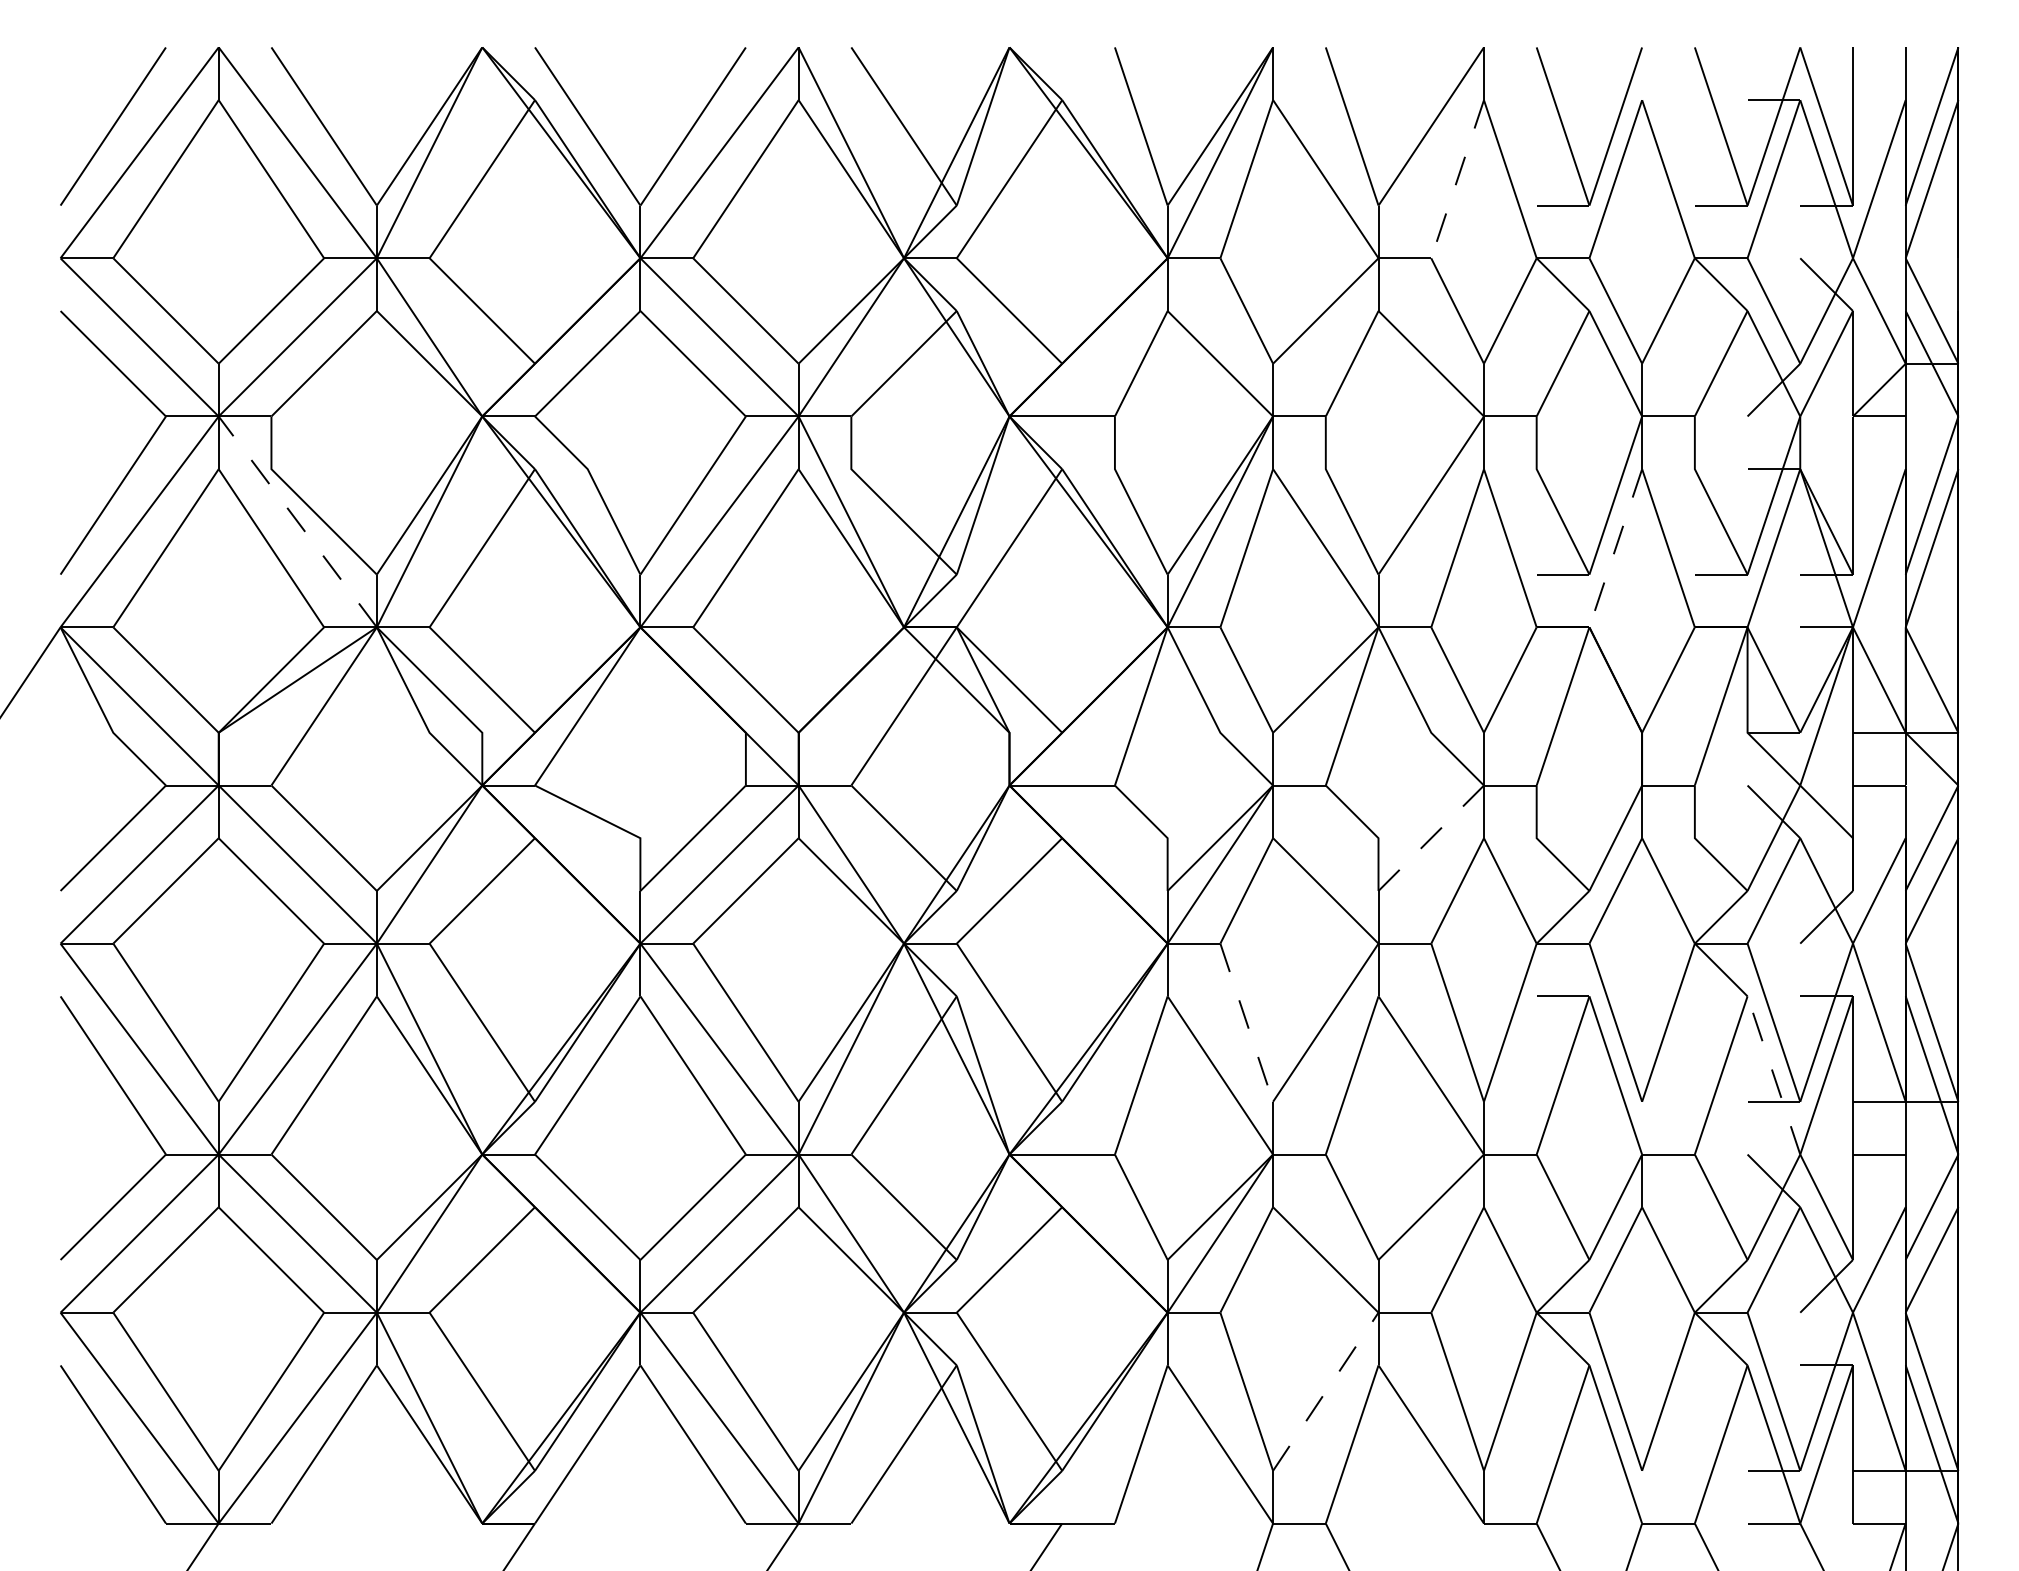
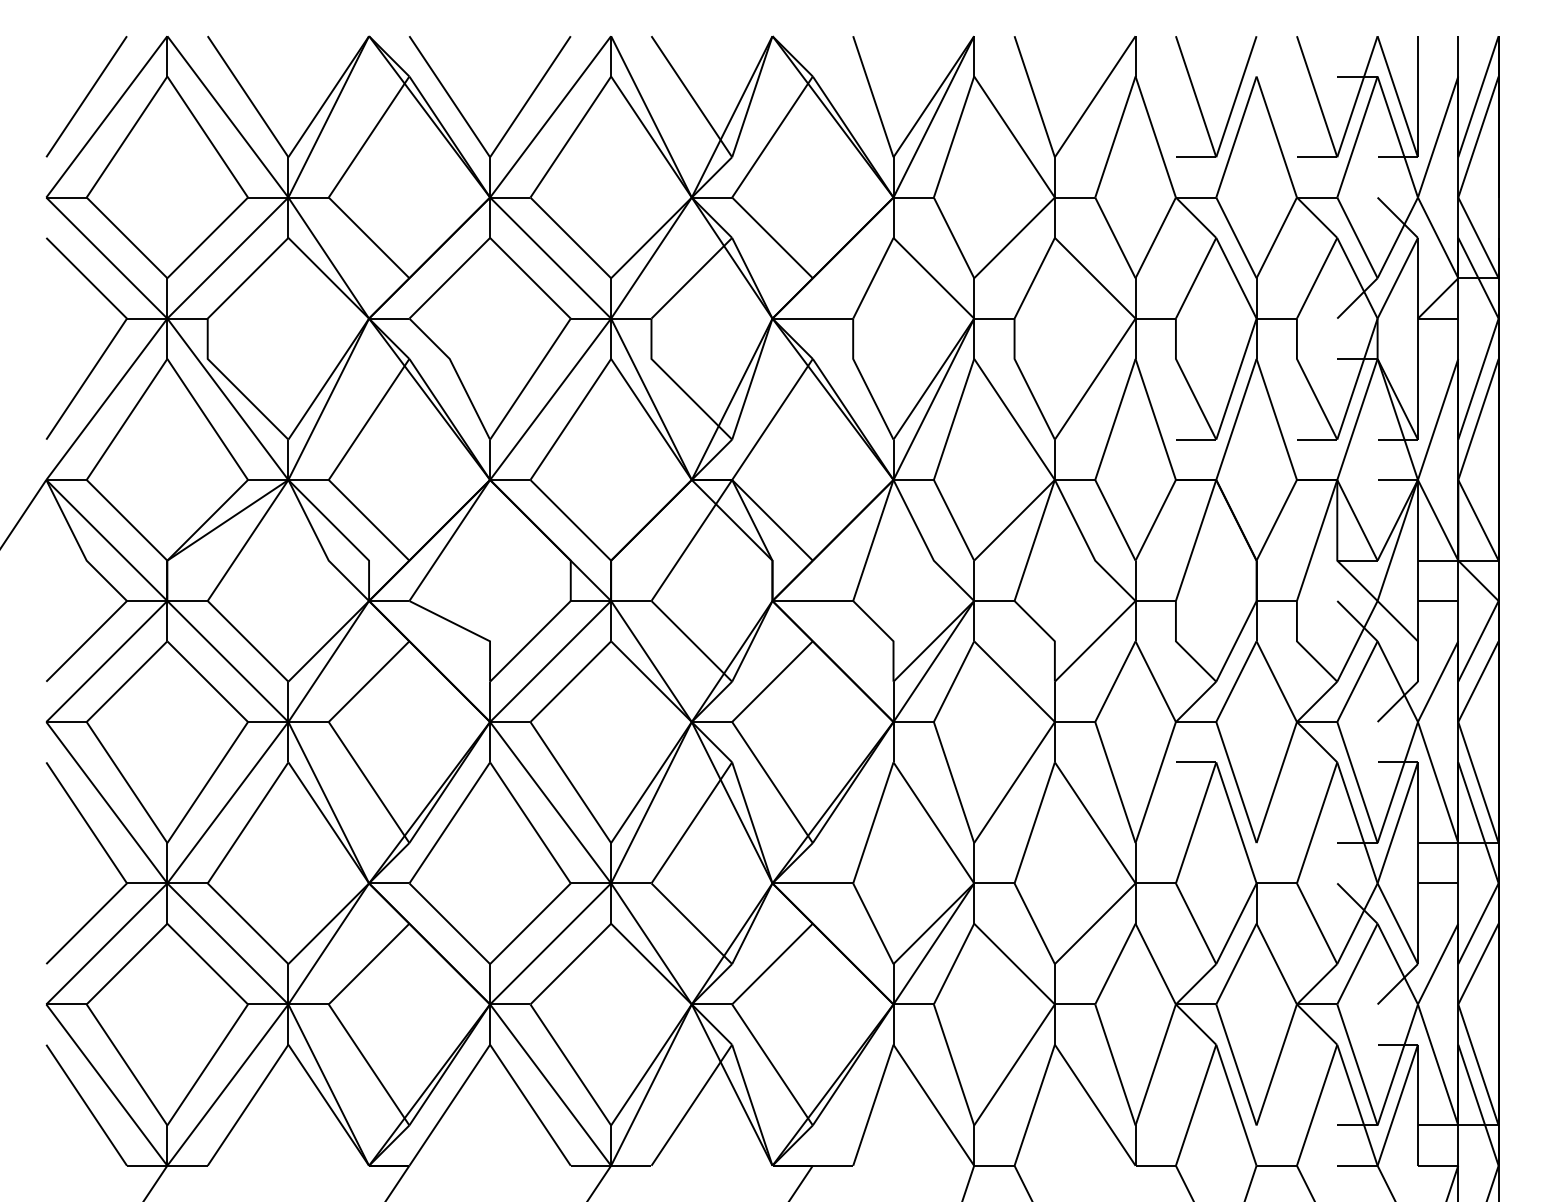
line: (1457, 179) -> (1115, 137), dashed -> solid
line: (297, 522) -> (227, 399), dashed -> solid
line: (1615, 548) -> (1236, 419), dashed -> solid
line: (1431, 838) -> (1095, 641), dashed -> solid
line: (1247, 1022) -> (954, 782), dashed -> solid
line: (1773, 1074) -> (1357, 822), dashed -> solid
line: (1325, 1391) -> (1014, 1064), dashed -> solid

